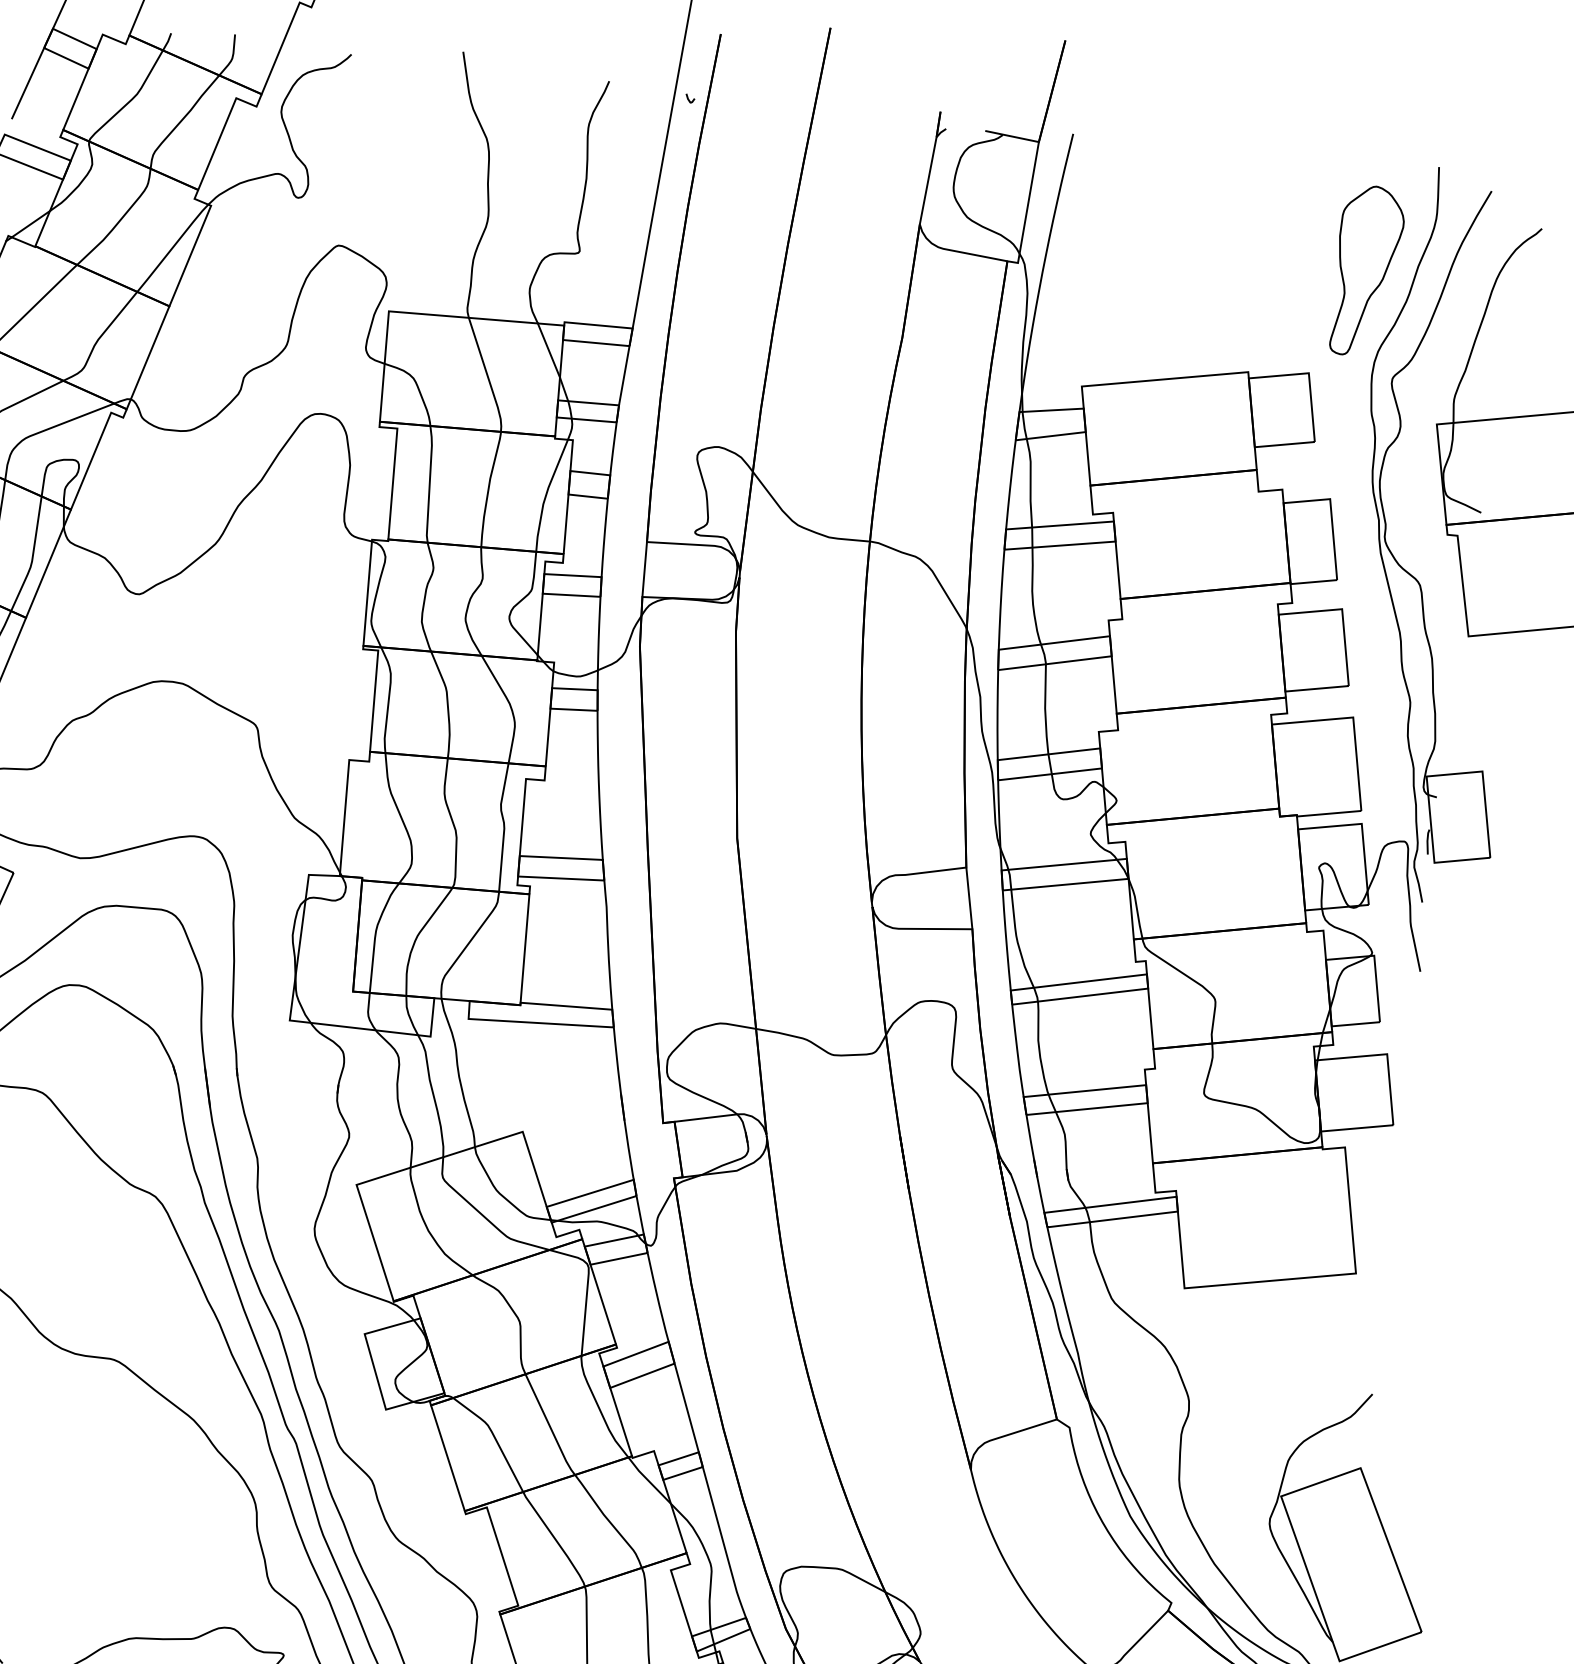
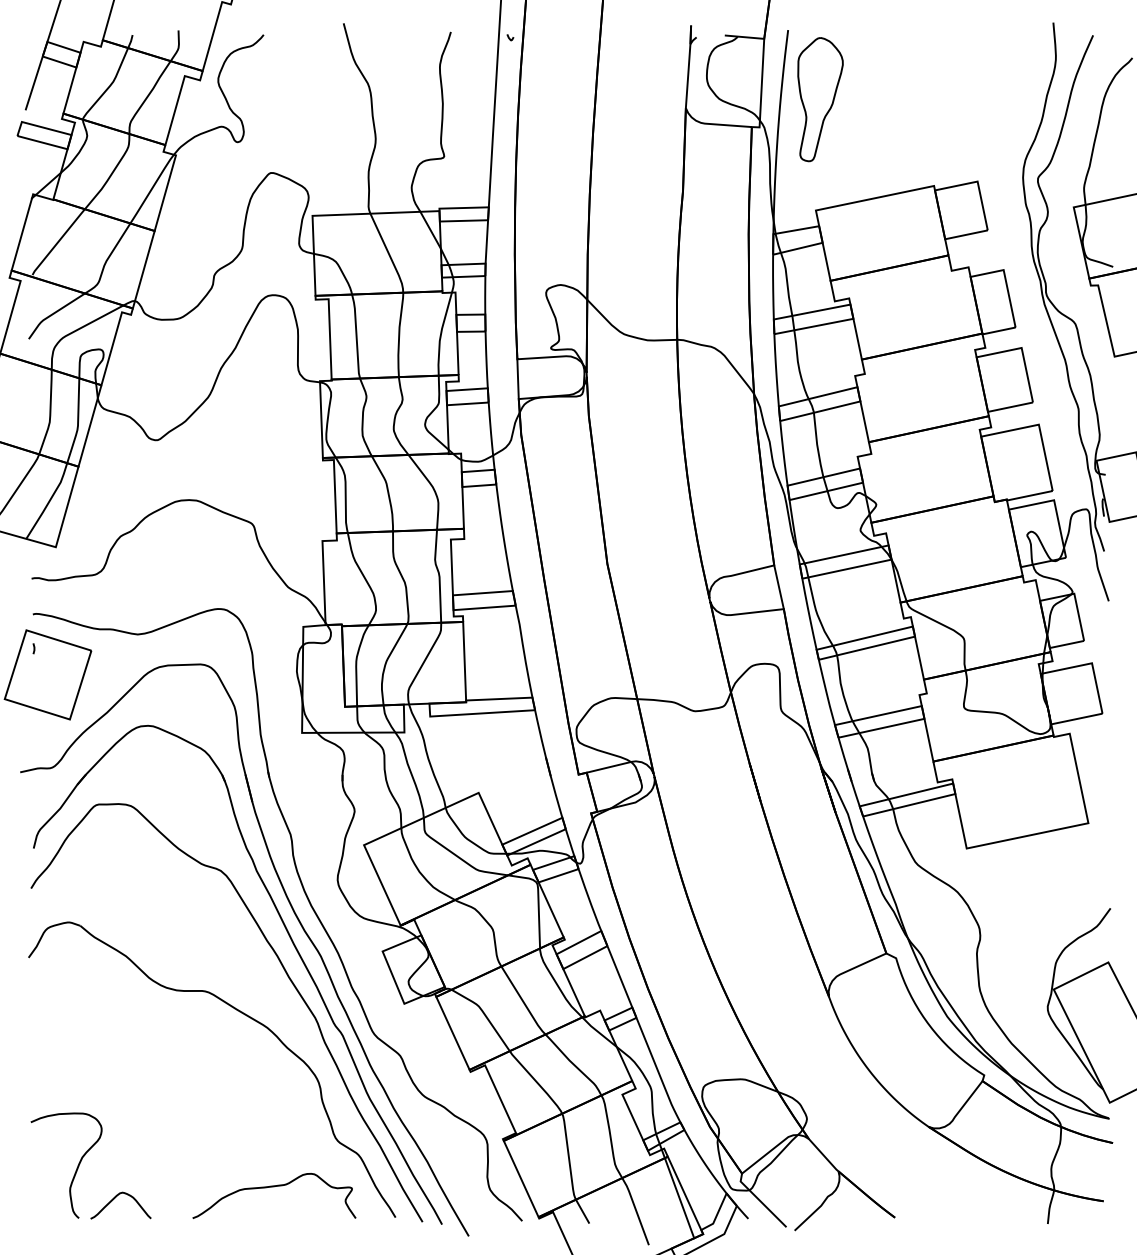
part: (1366, 271) -> (820, 99), moved

